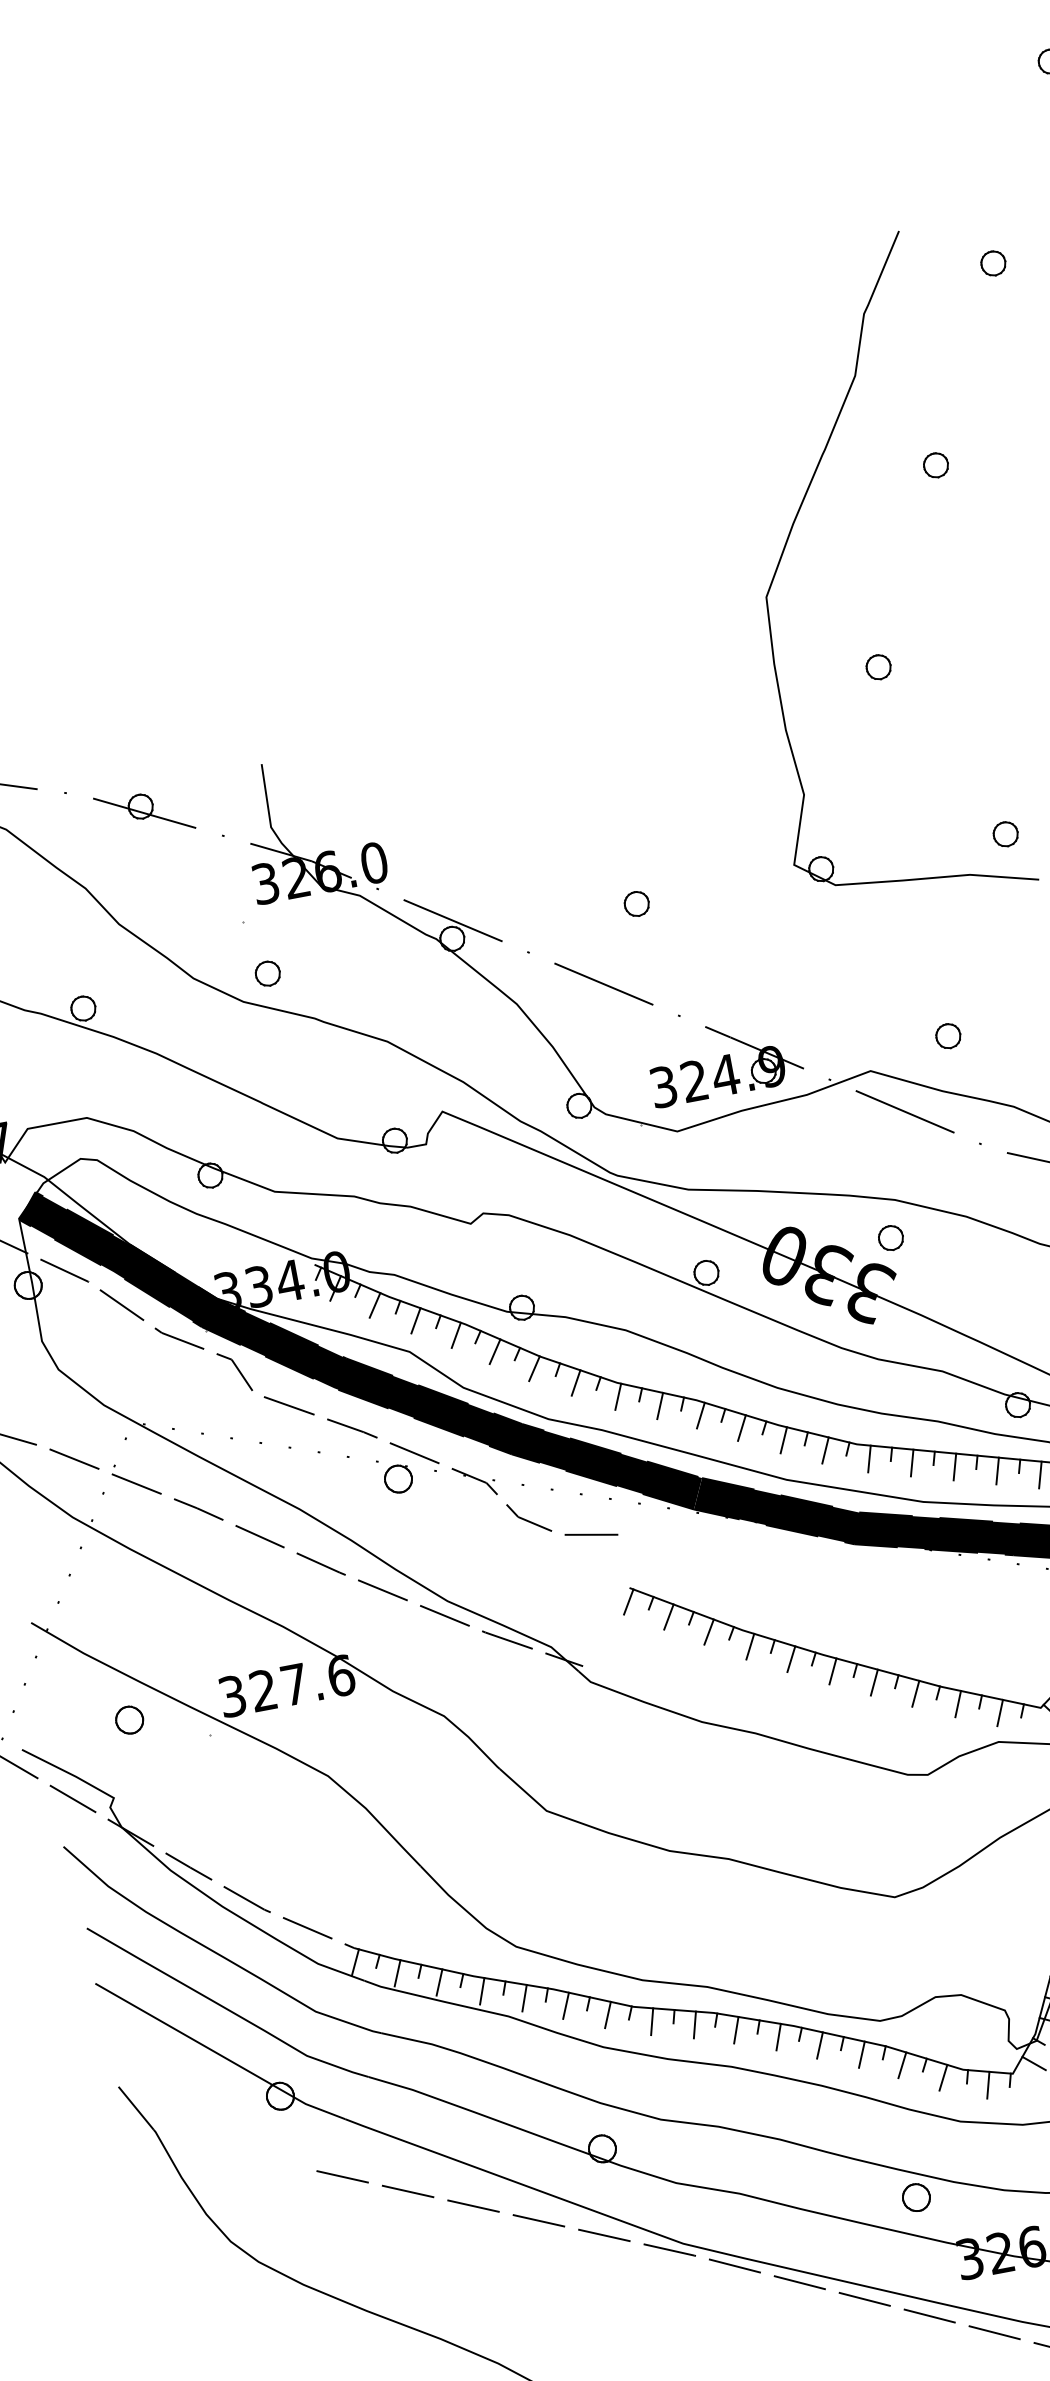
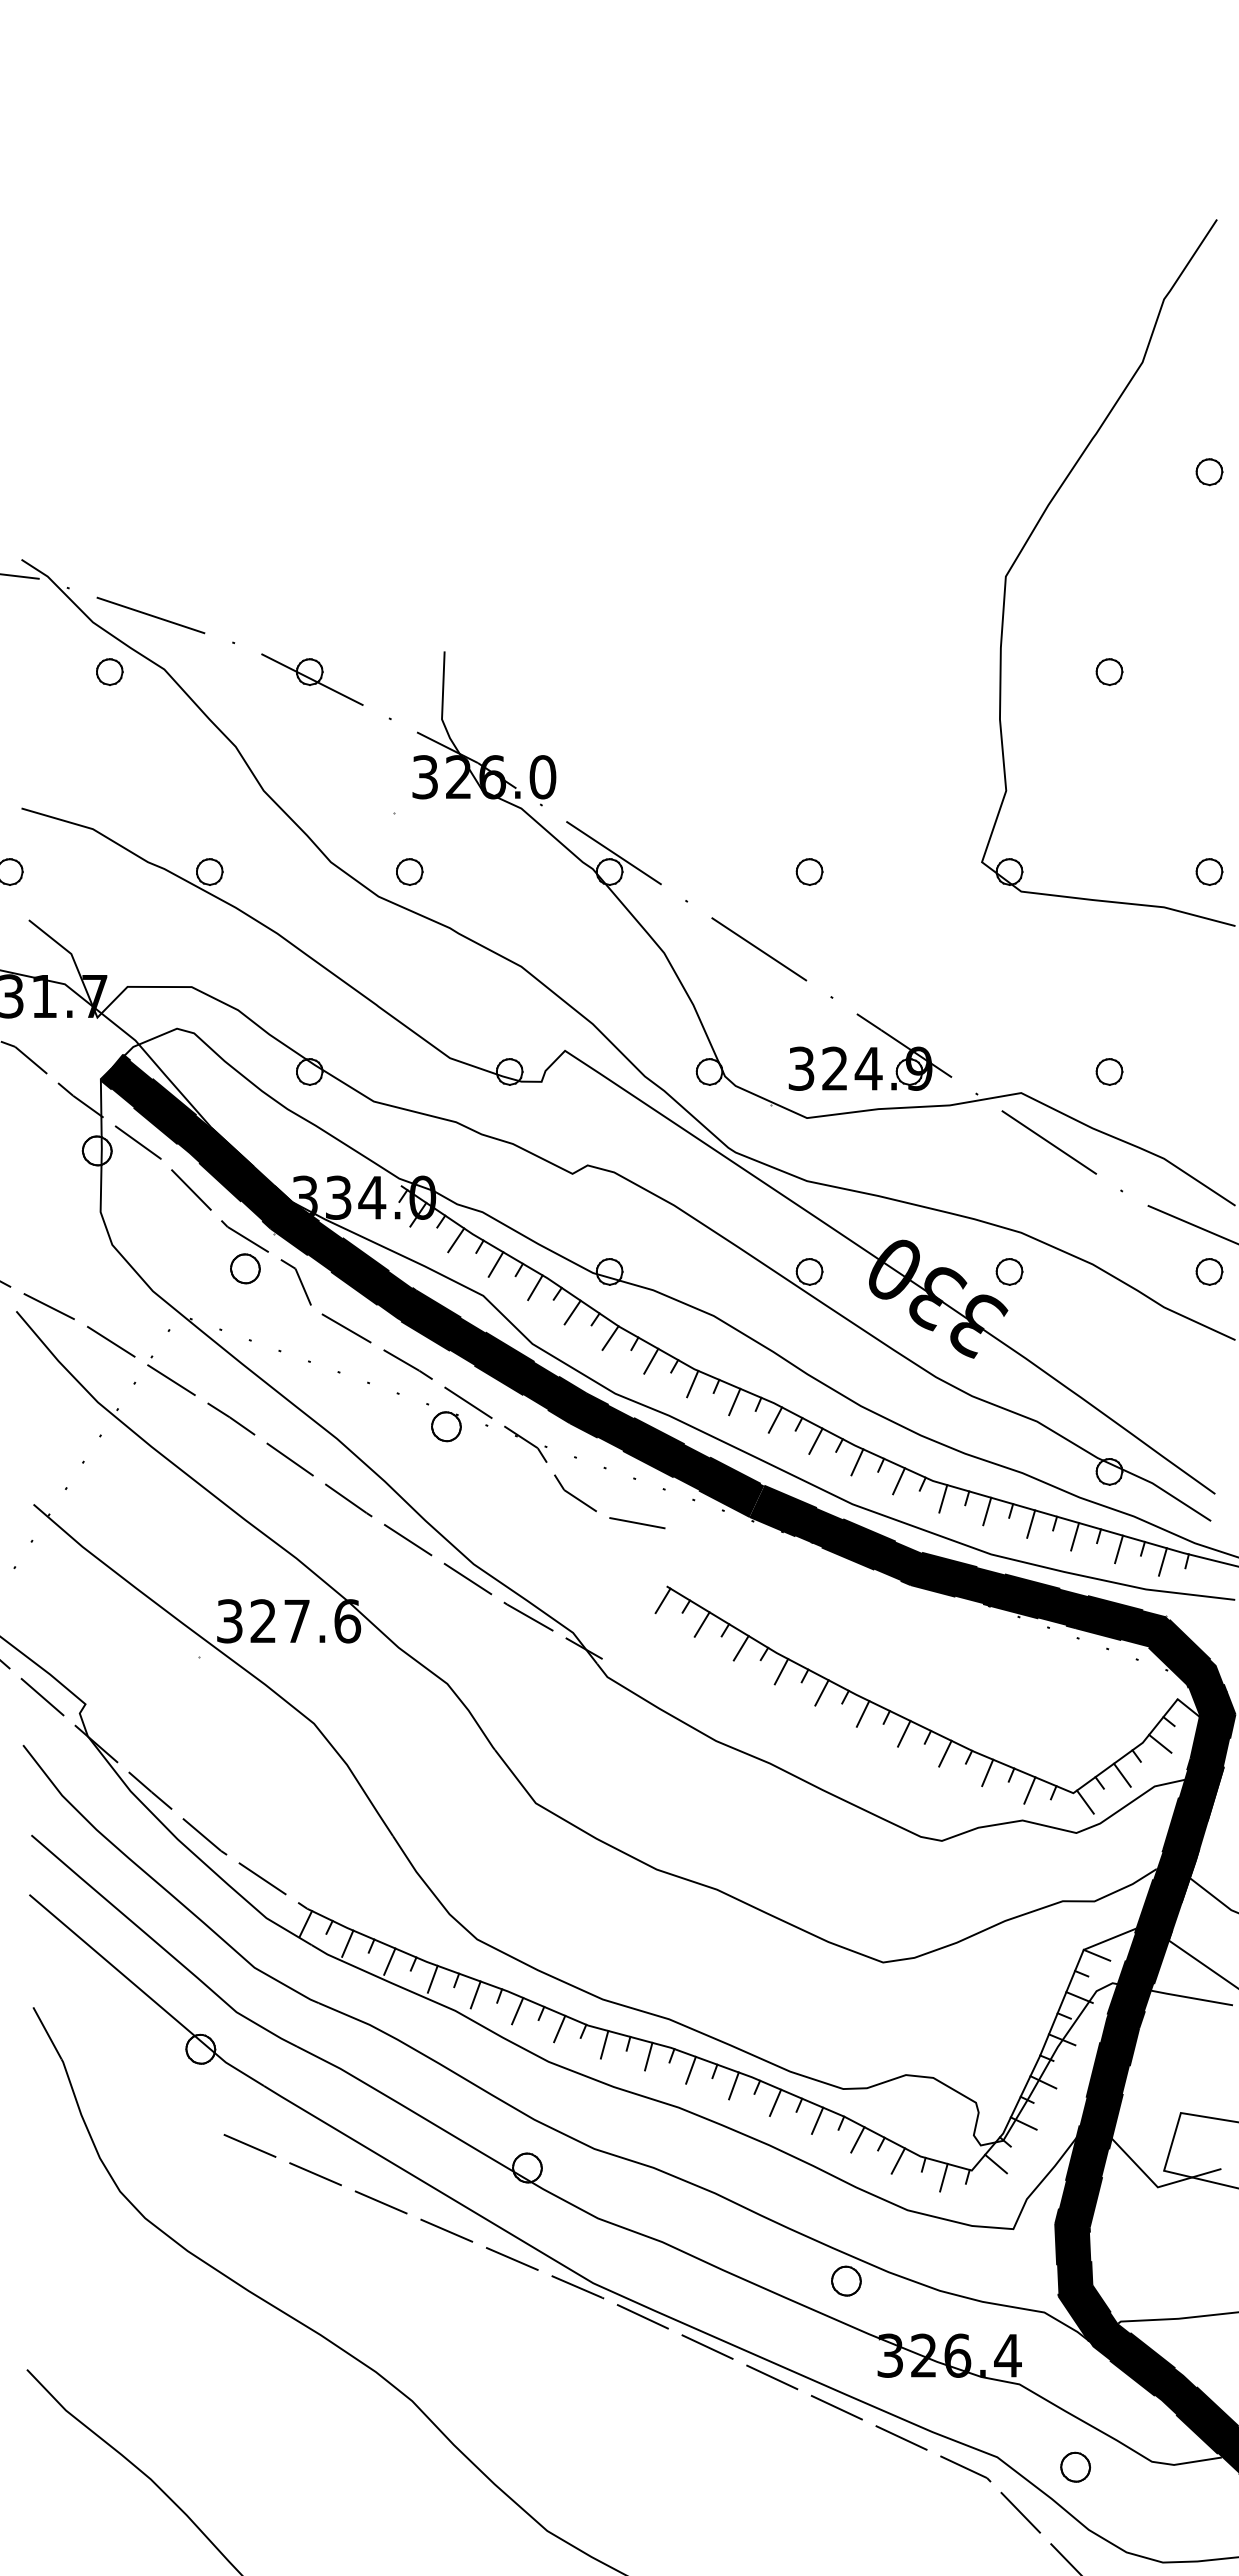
part: (129, 1719) -> (245, 1268), moved

